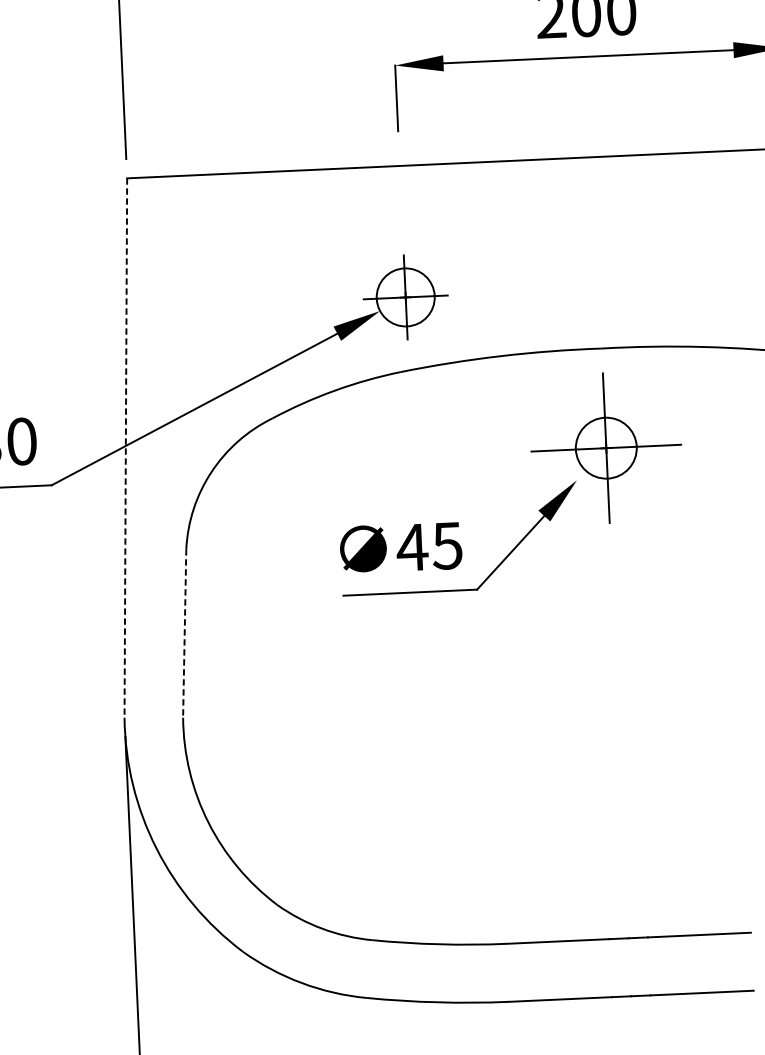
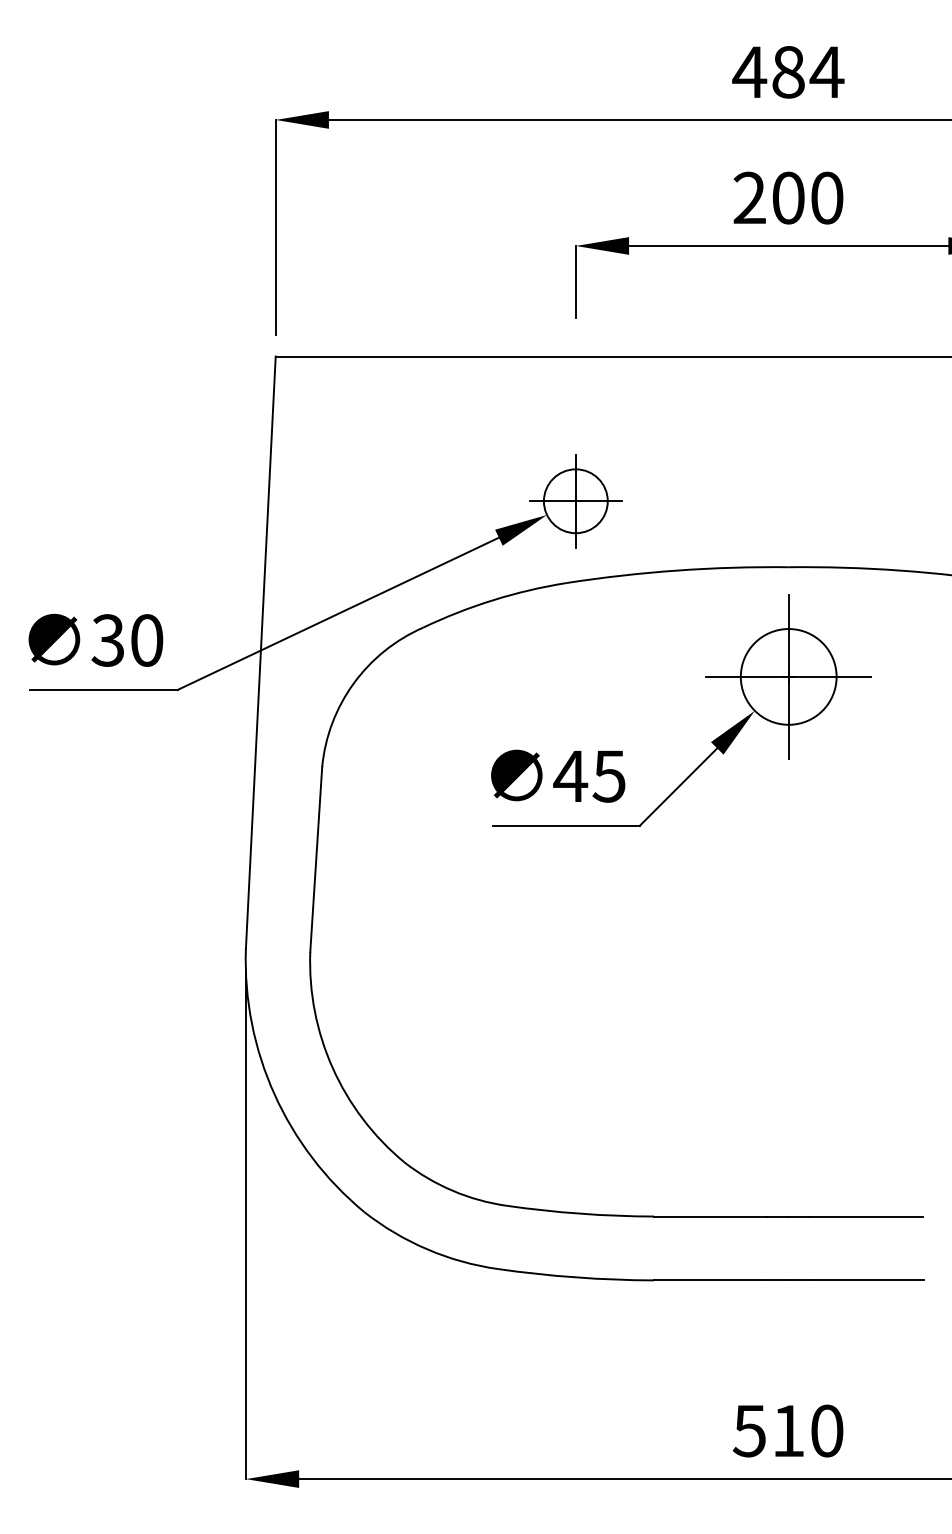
line: (125, 447) -> (260, 652), dashed -> solid
circle: (606, 447) -> (788, 676), size x1.43
line: (184, 633) -> (316, 859), dashed -> solid

